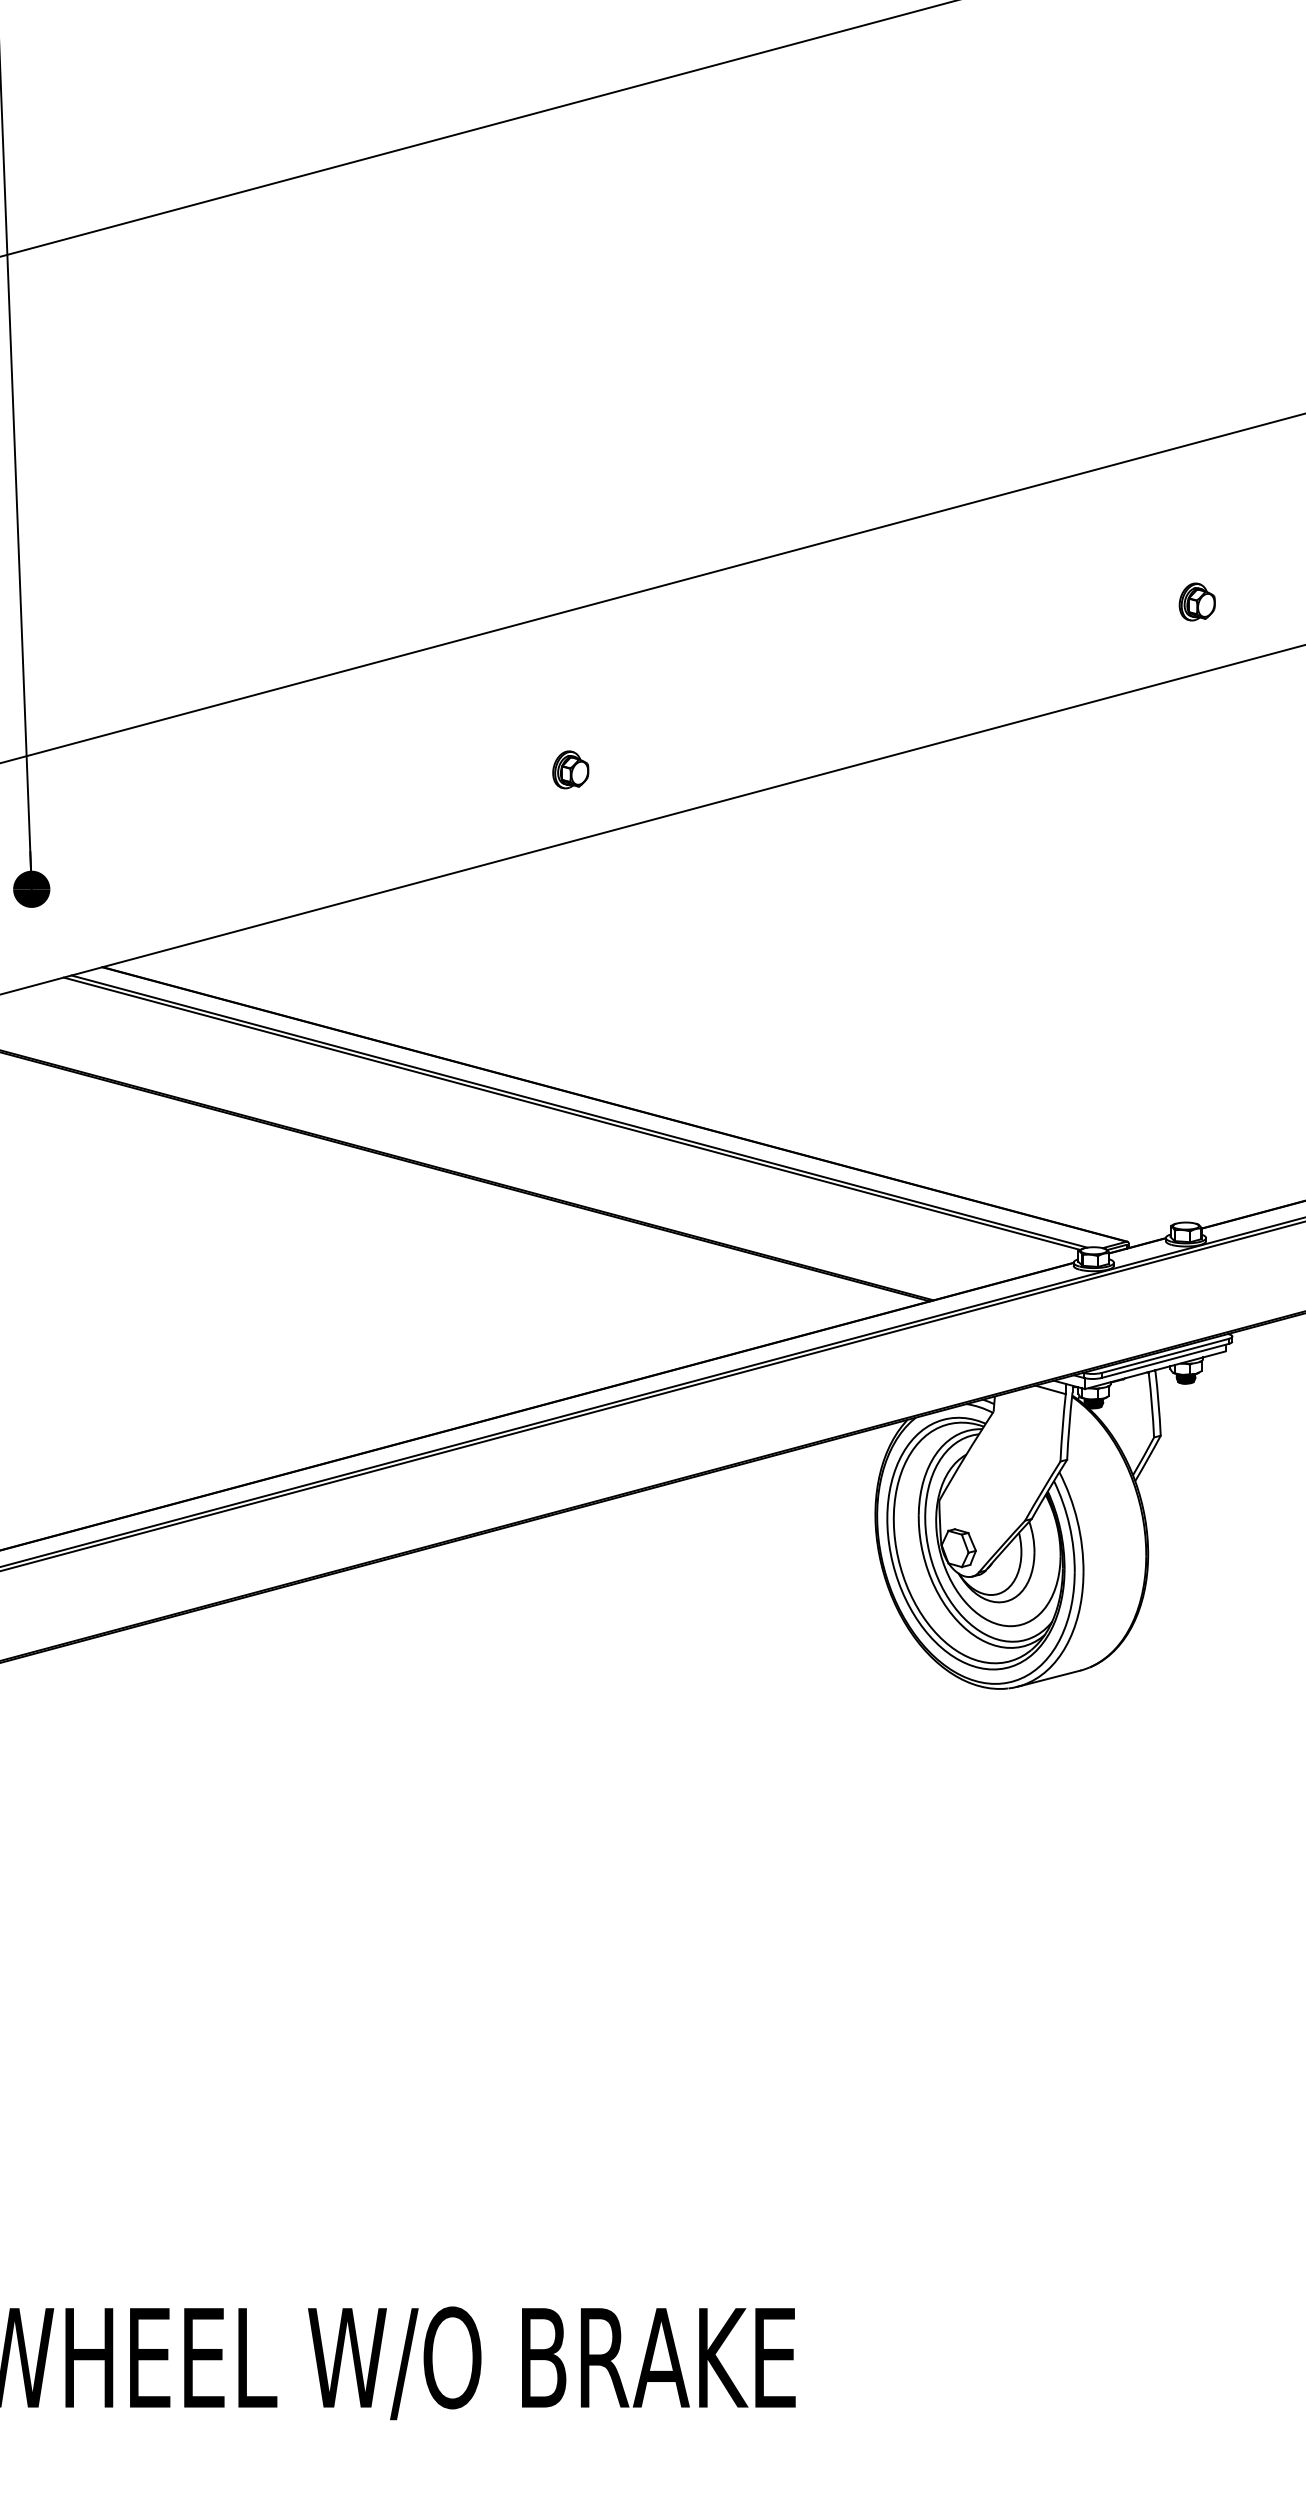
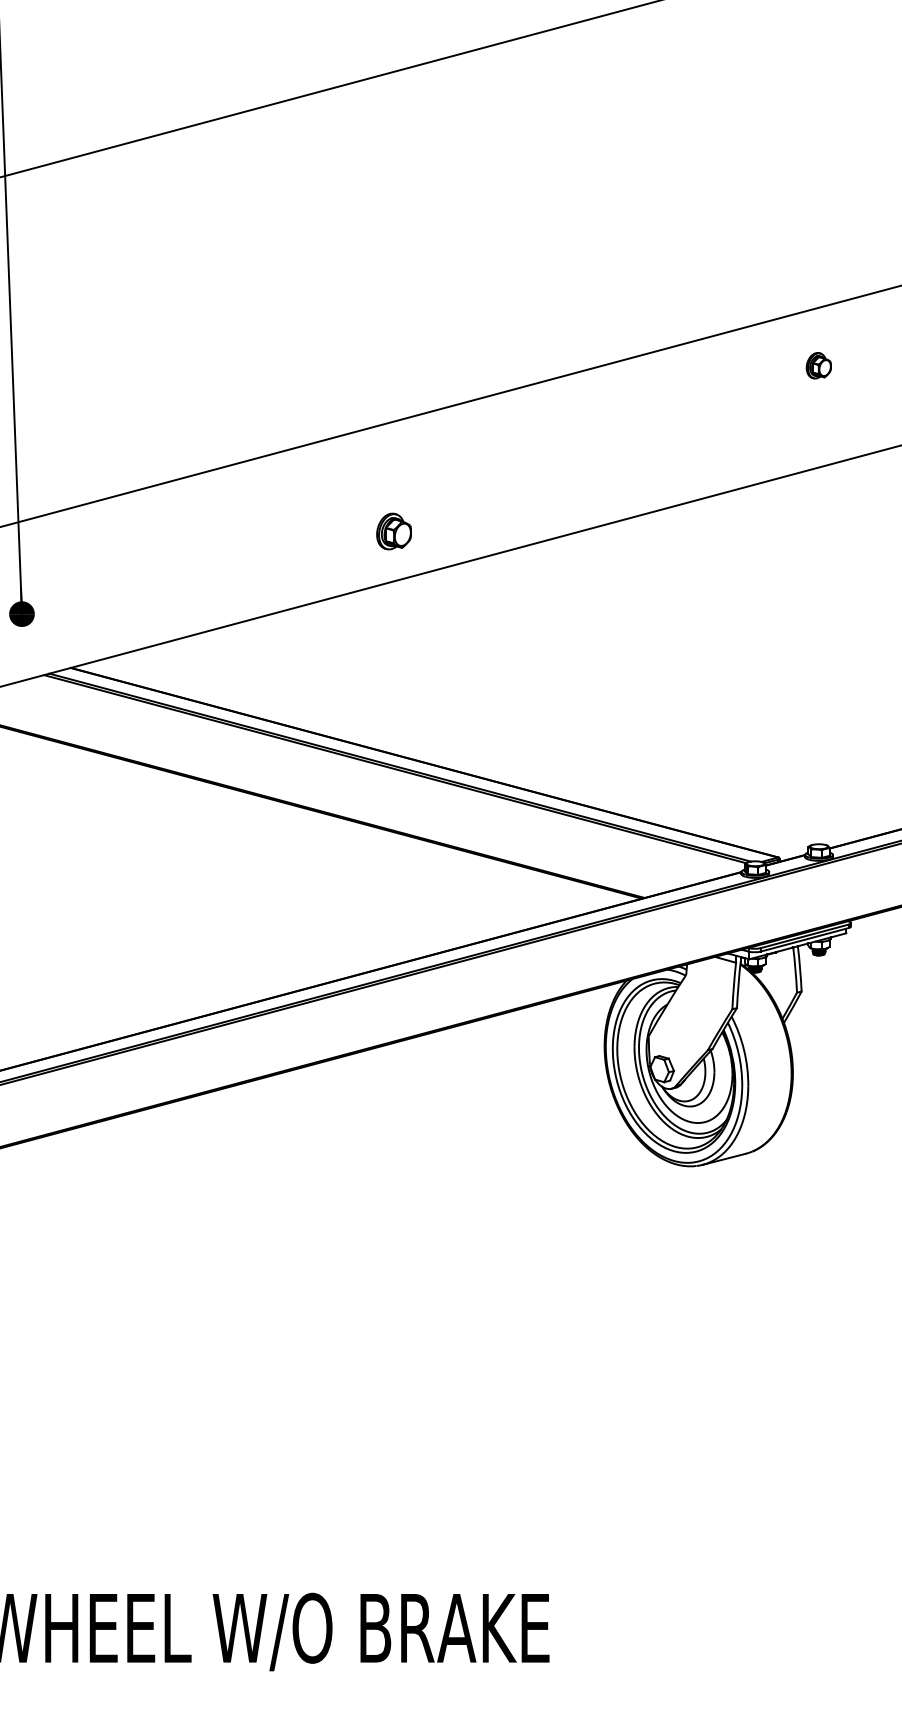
part: (1196, 601) -> (818, 365), moved
part: (571, 769) -> (394, 531), size x1.4

